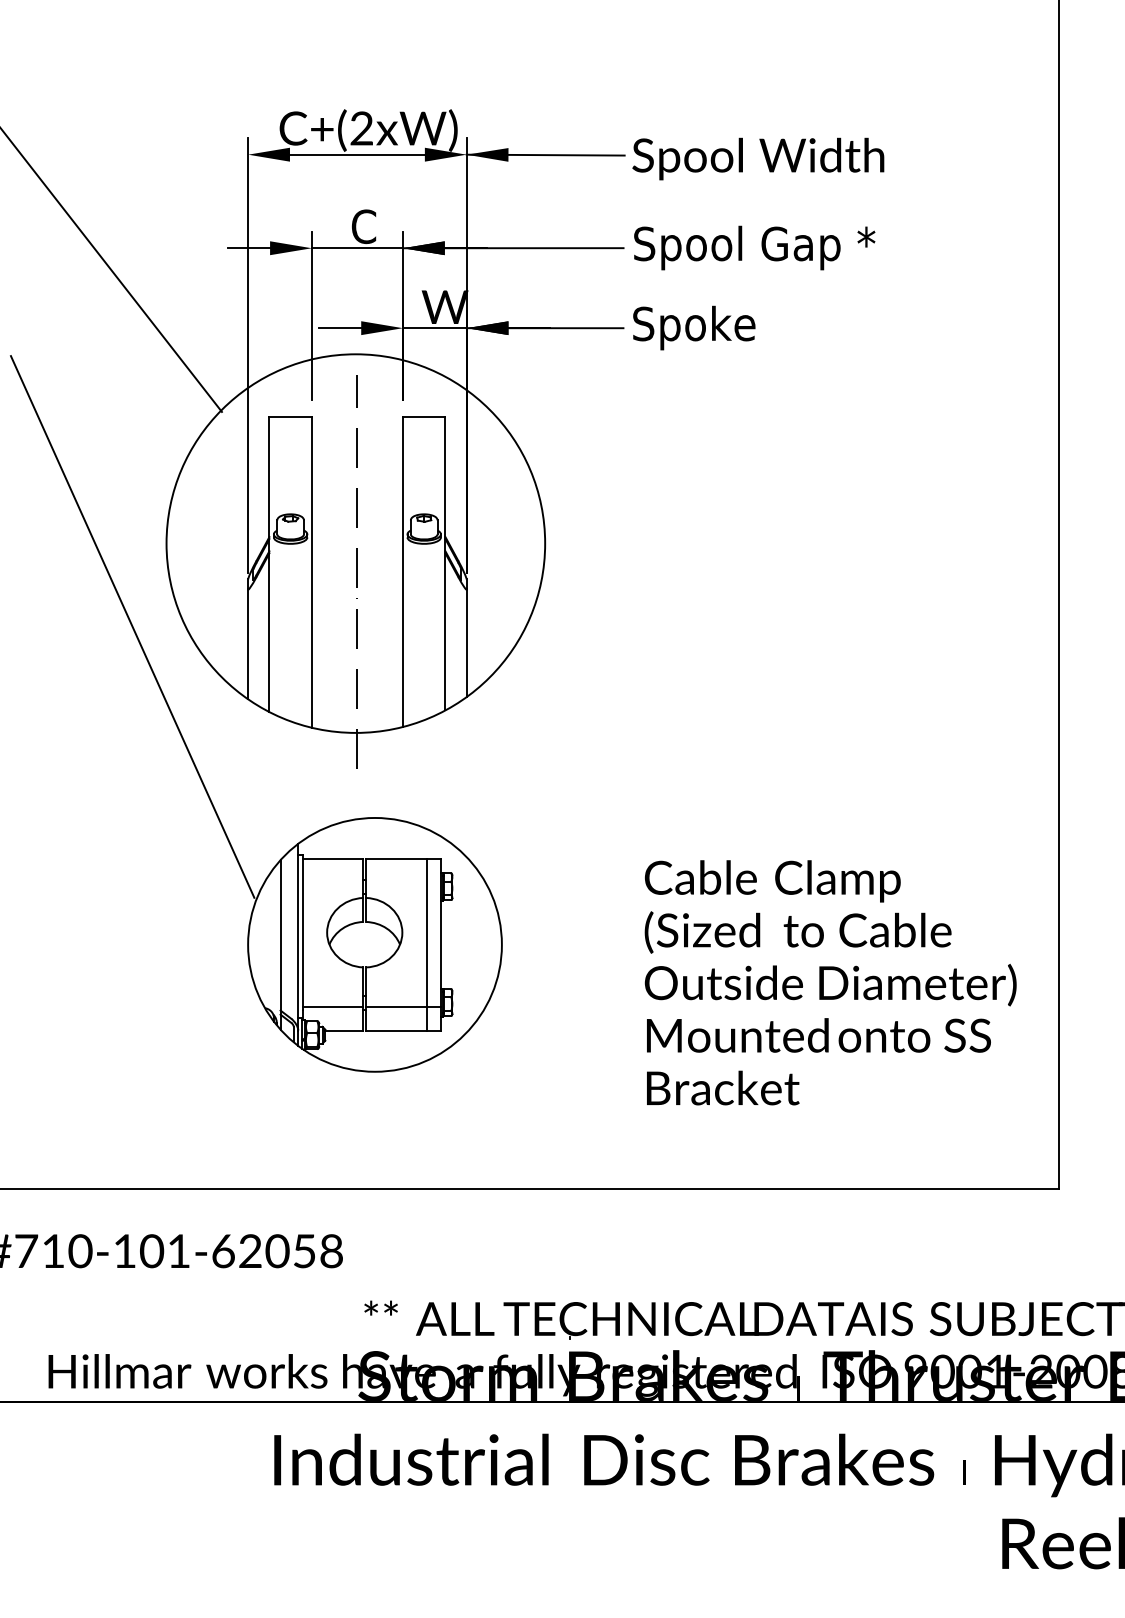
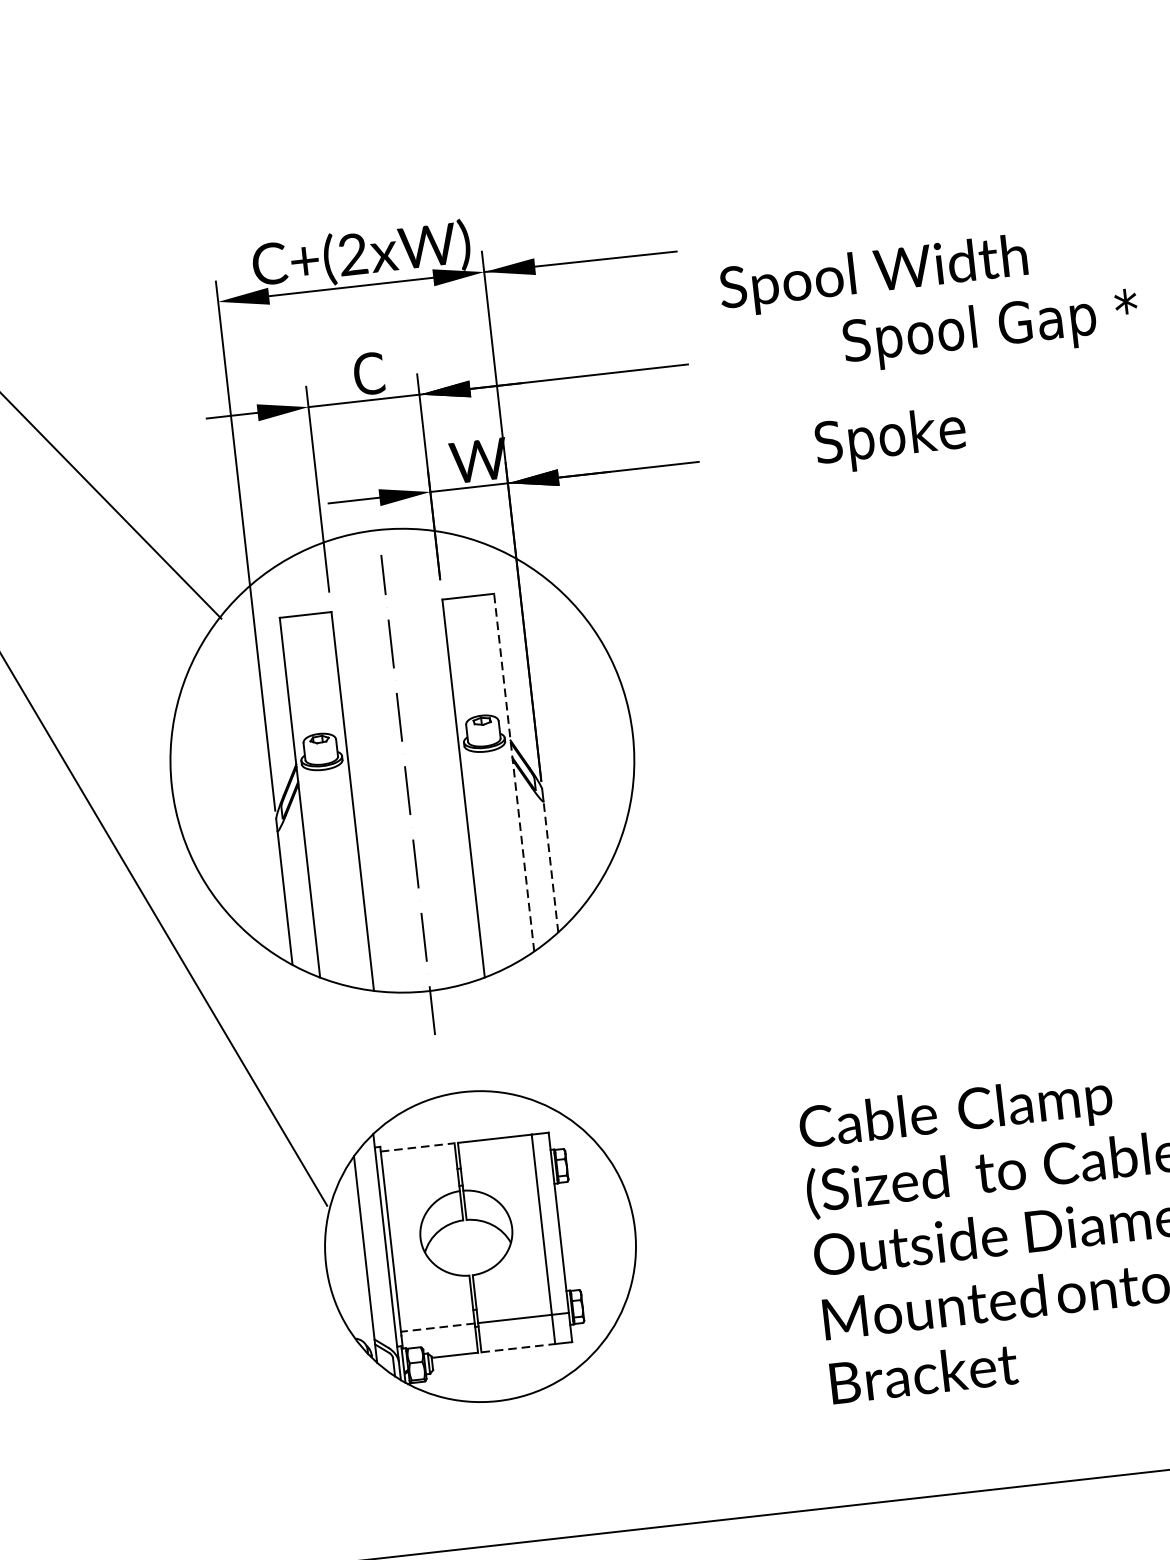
text: (758, 158) -> (873, 274), moved
text: (754, 247) -> (990, 329), moved
text: (694, 327) -> (891, 439), moved
line: (445, 563) -> (514, 772), solid -> dashed
line: (466, 643) -> (550, 867), solid -> dashed
line: (333, 858) -> (418, 1147), solid -> dashed
line: (332, 1006) -> (437, 1327), solid -> dashed
line: (396, 1030) -> (518, 1347), solid -> dashed

